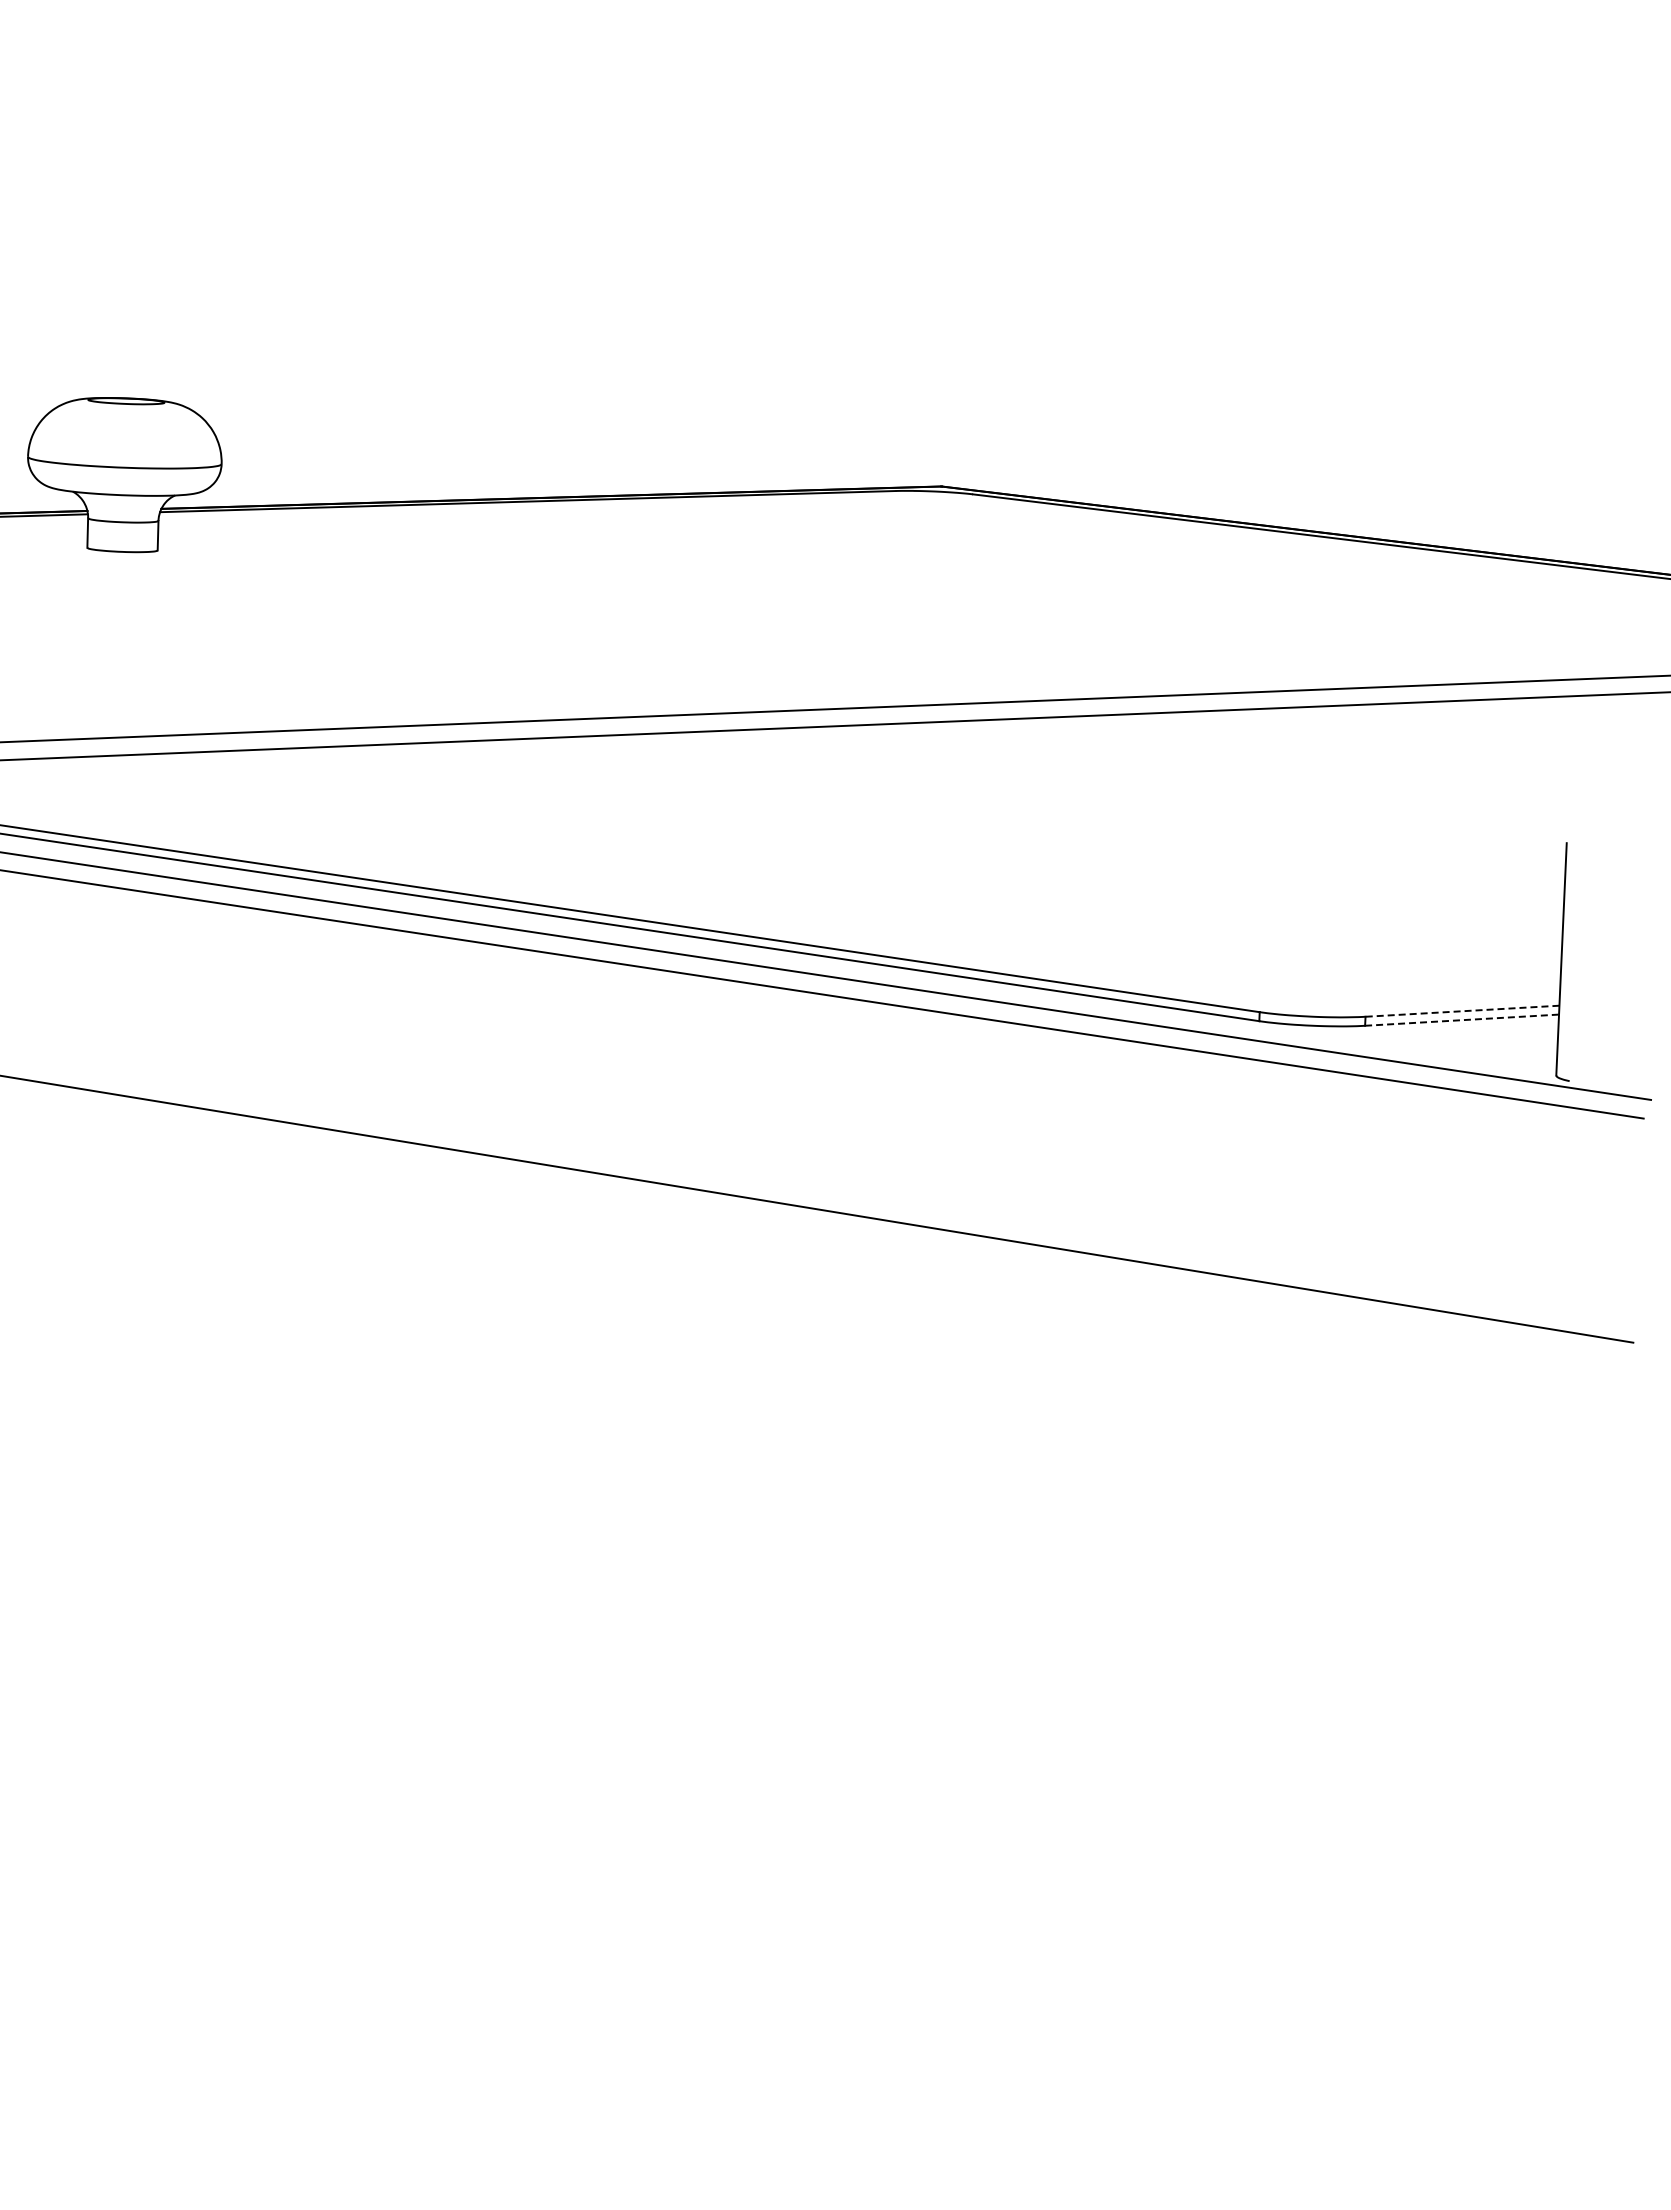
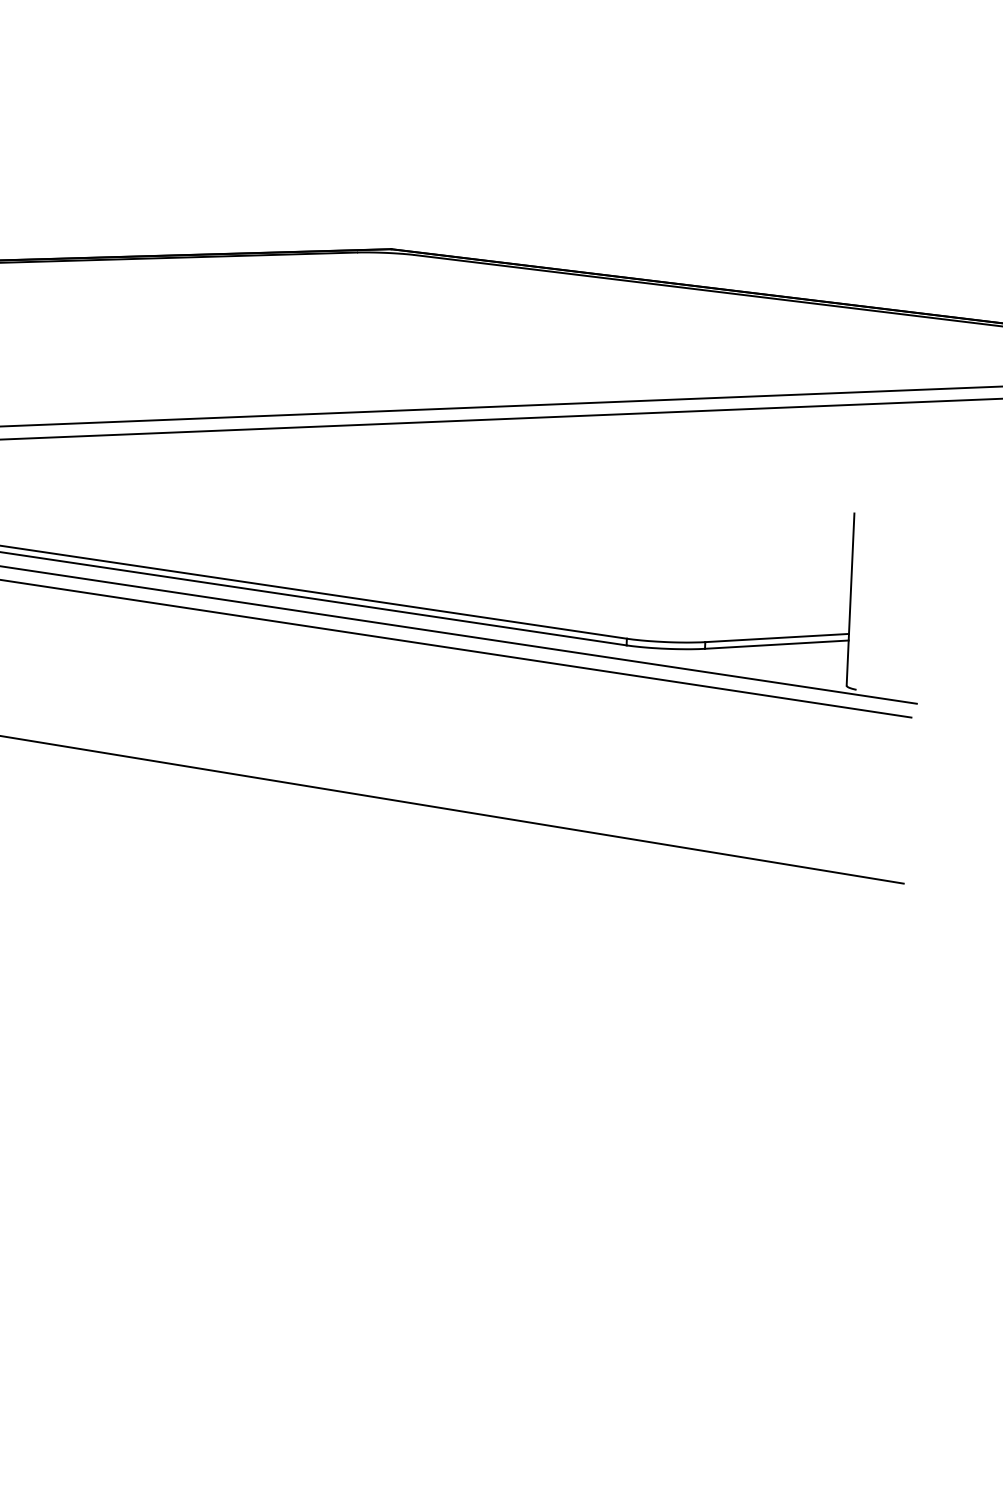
line: (1461, 1011) -> (776, 638), dashed -> solid
line: (1462, 1020) -> (777, 644), dashed -> solid

